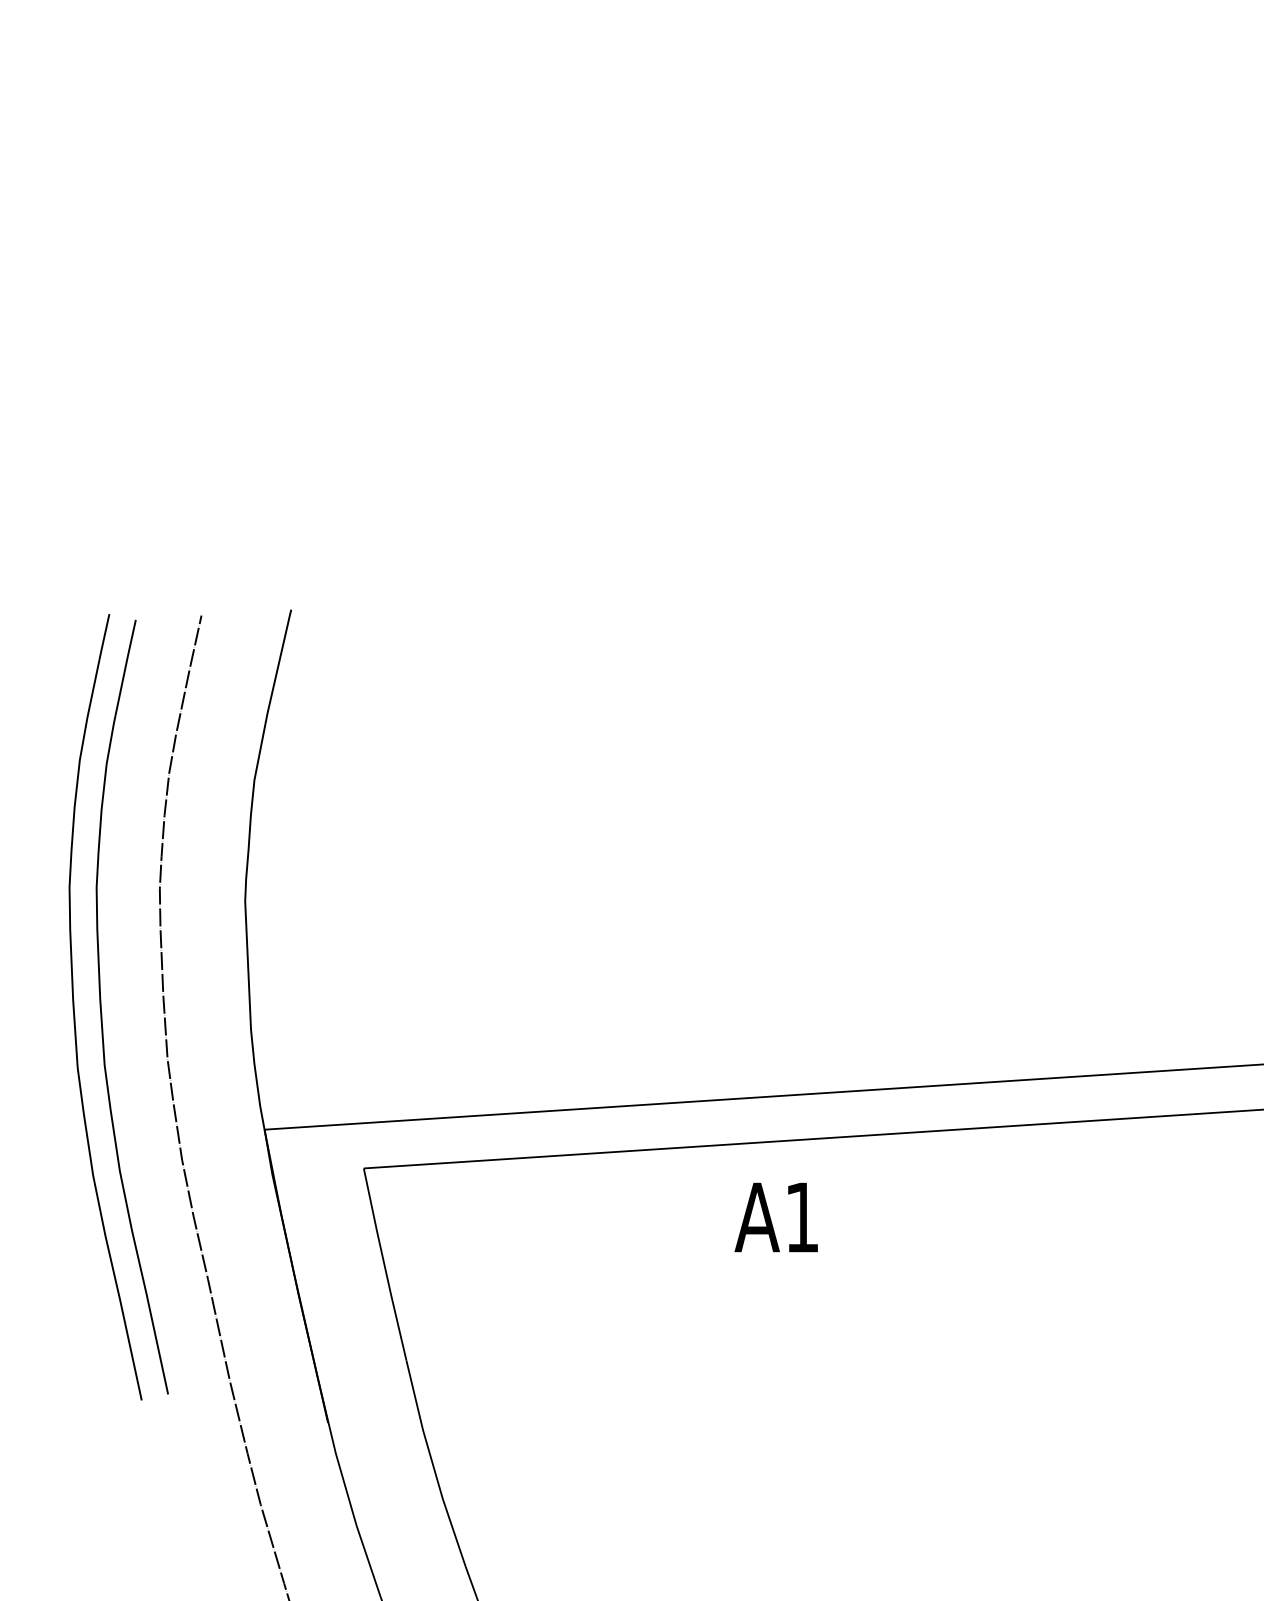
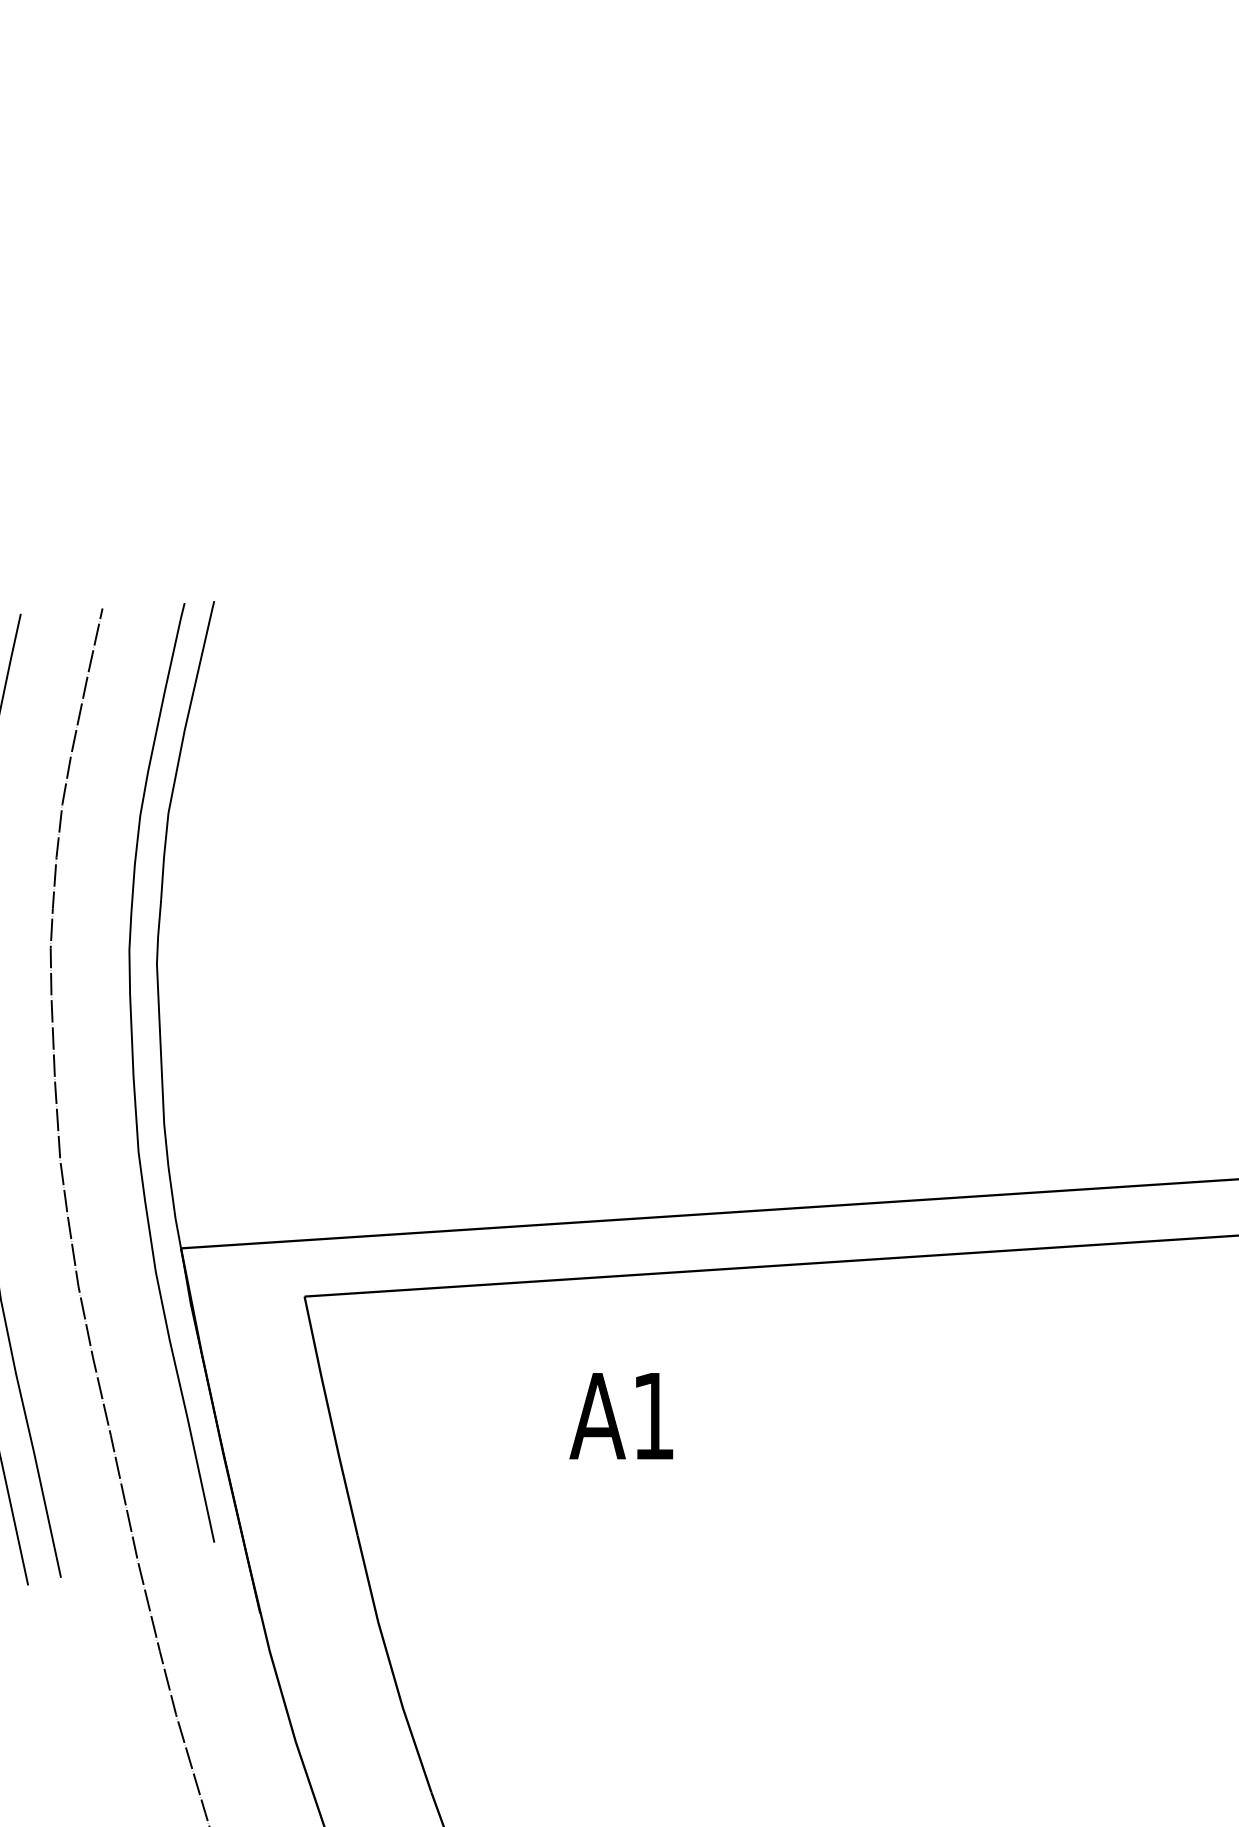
curve: (227, 988) -> (134, 1072), added
text: (775, 1217) -> (620, 1416), moved

